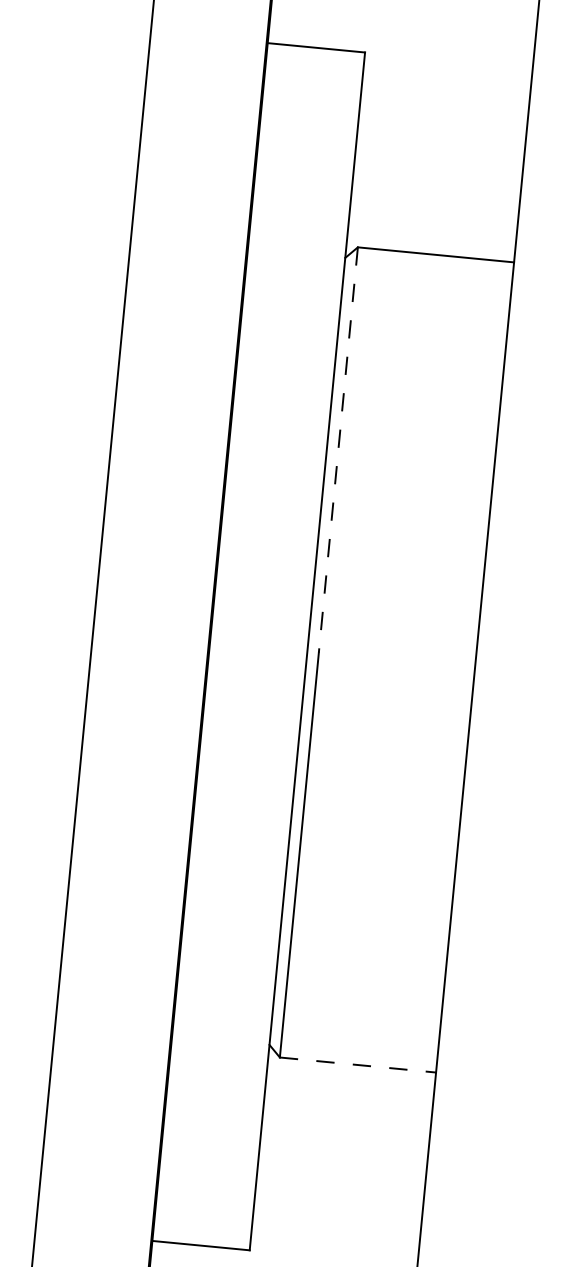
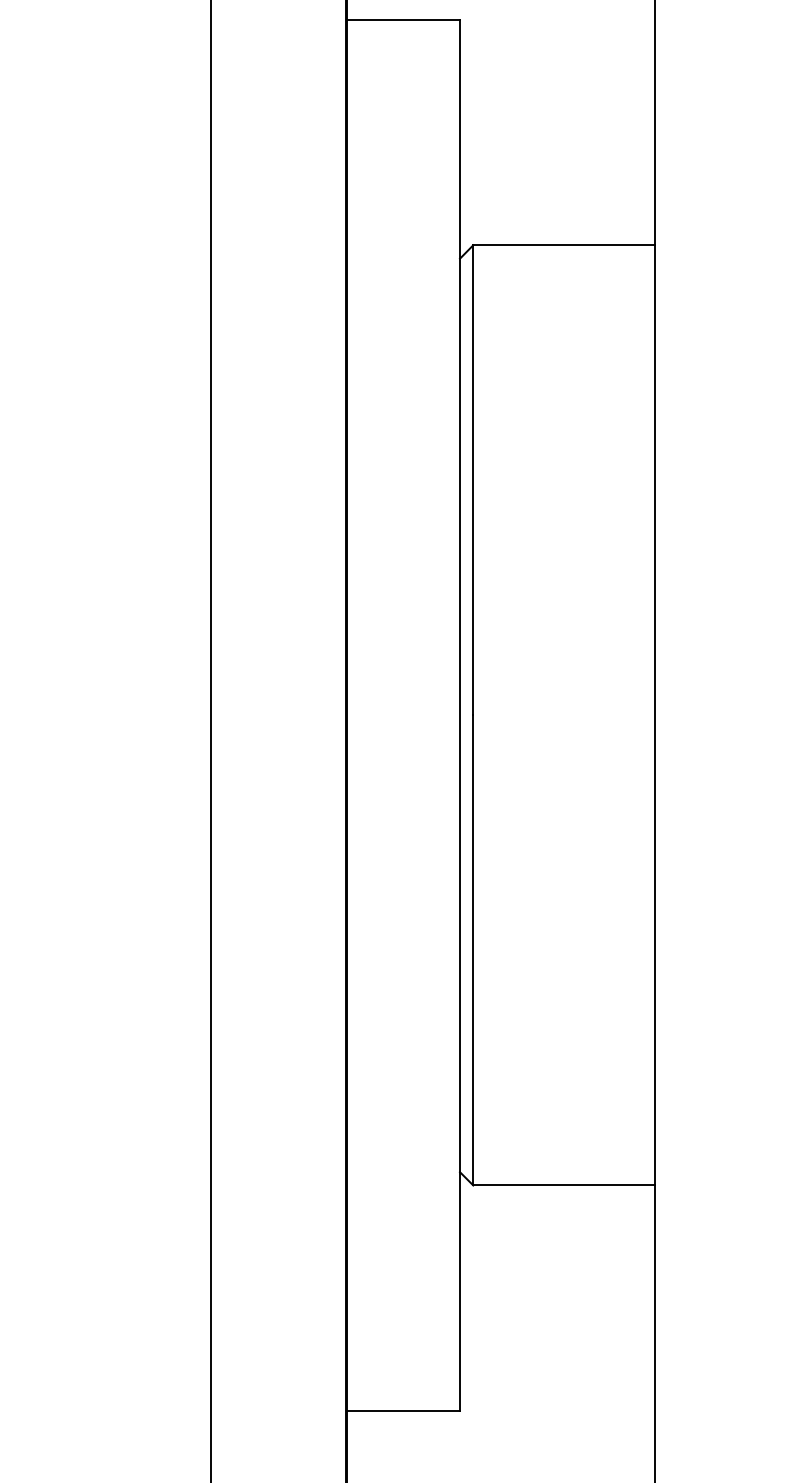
line: (338, 450) -> (473, 480), dashed -> solid
line: (357, 1064) -> (563, 1185), dashed -> solid

